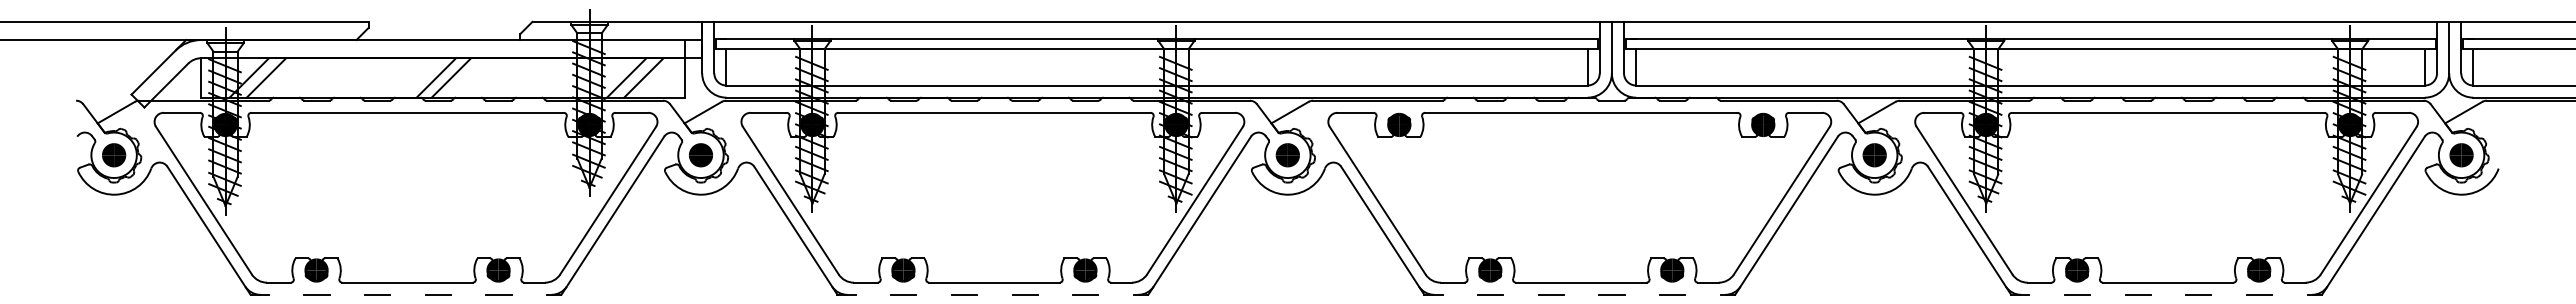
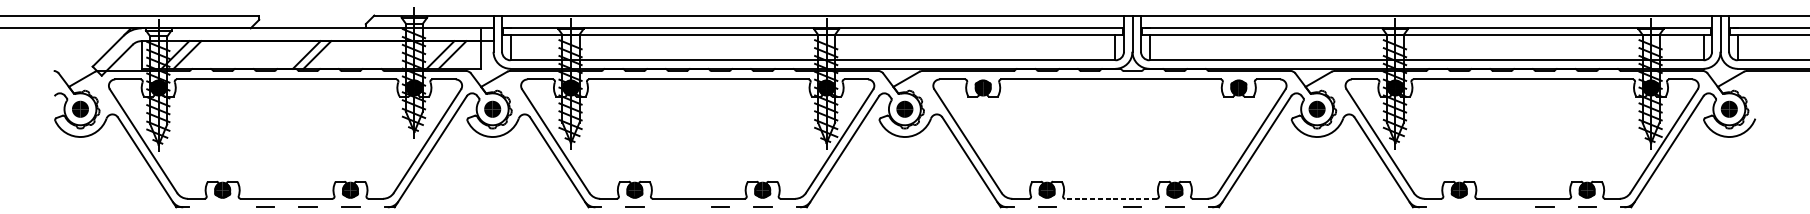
line: (1580, 282) -> (1110, 198), solid -> dashed
line: (316, 294) -> (222, 207), removed
line: (964, 294) -> (677, 207), removed
line: (1550, 294) -> (1089, 207), removed
line: (2077, 294) -> (1459, 207), removed
line: (2137, 294) -> (1501, 207), removed

